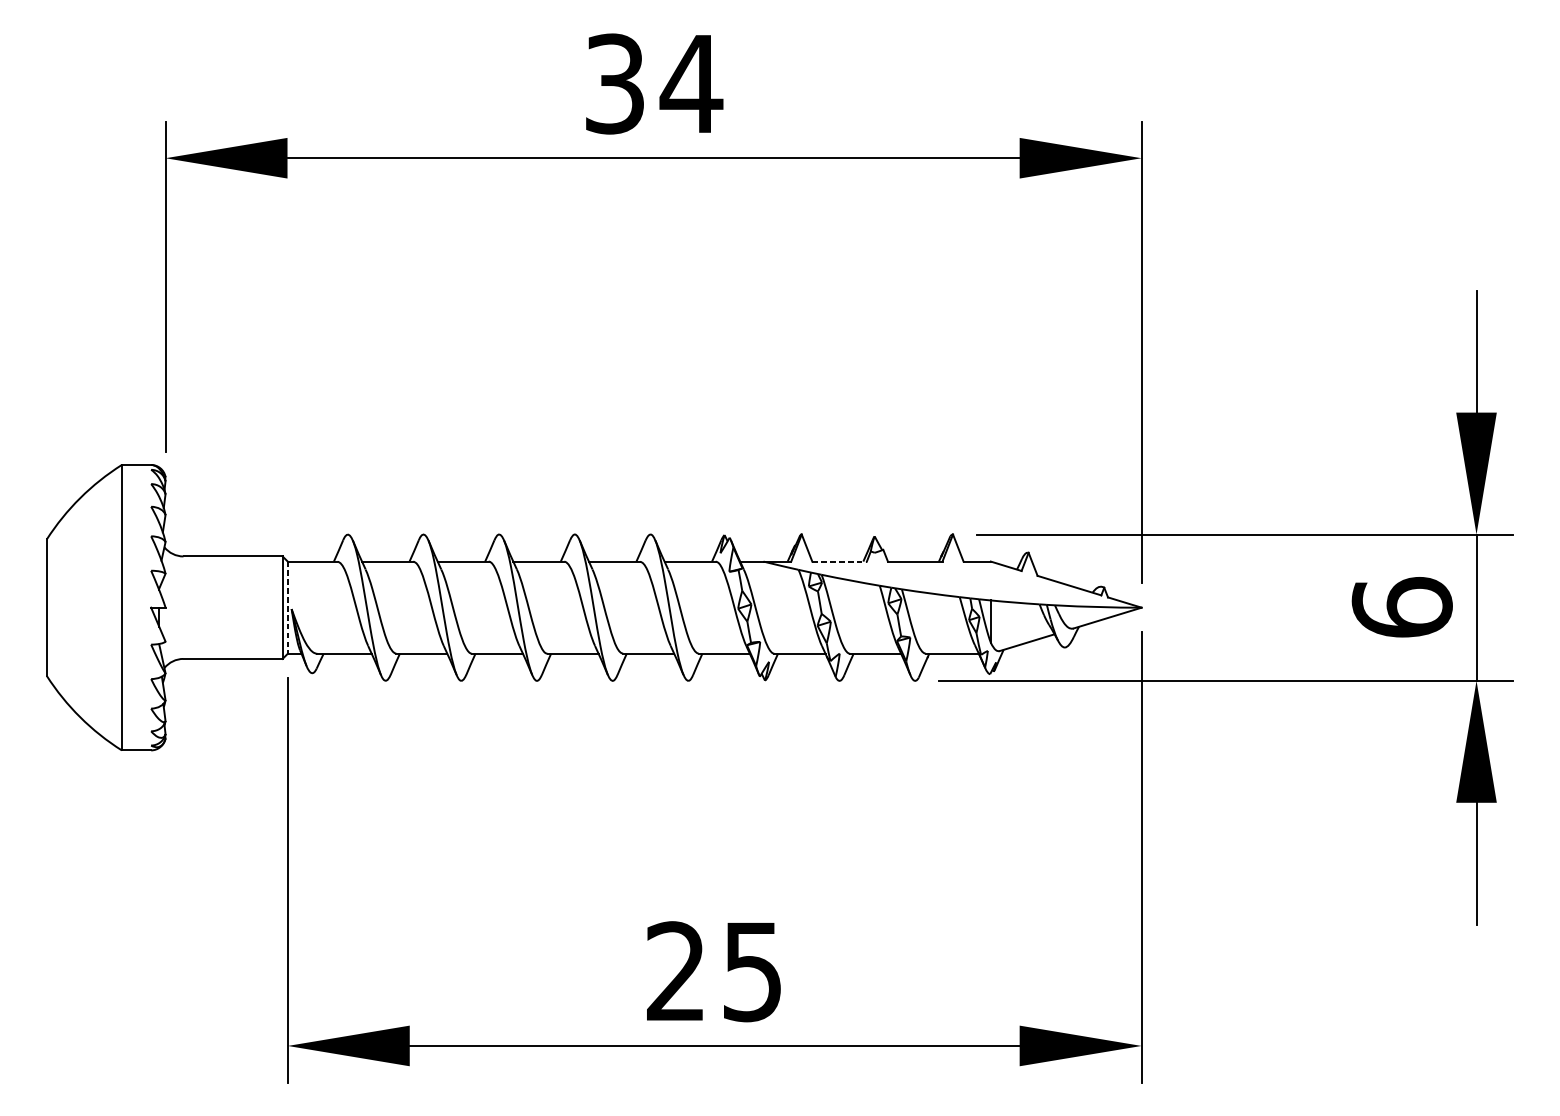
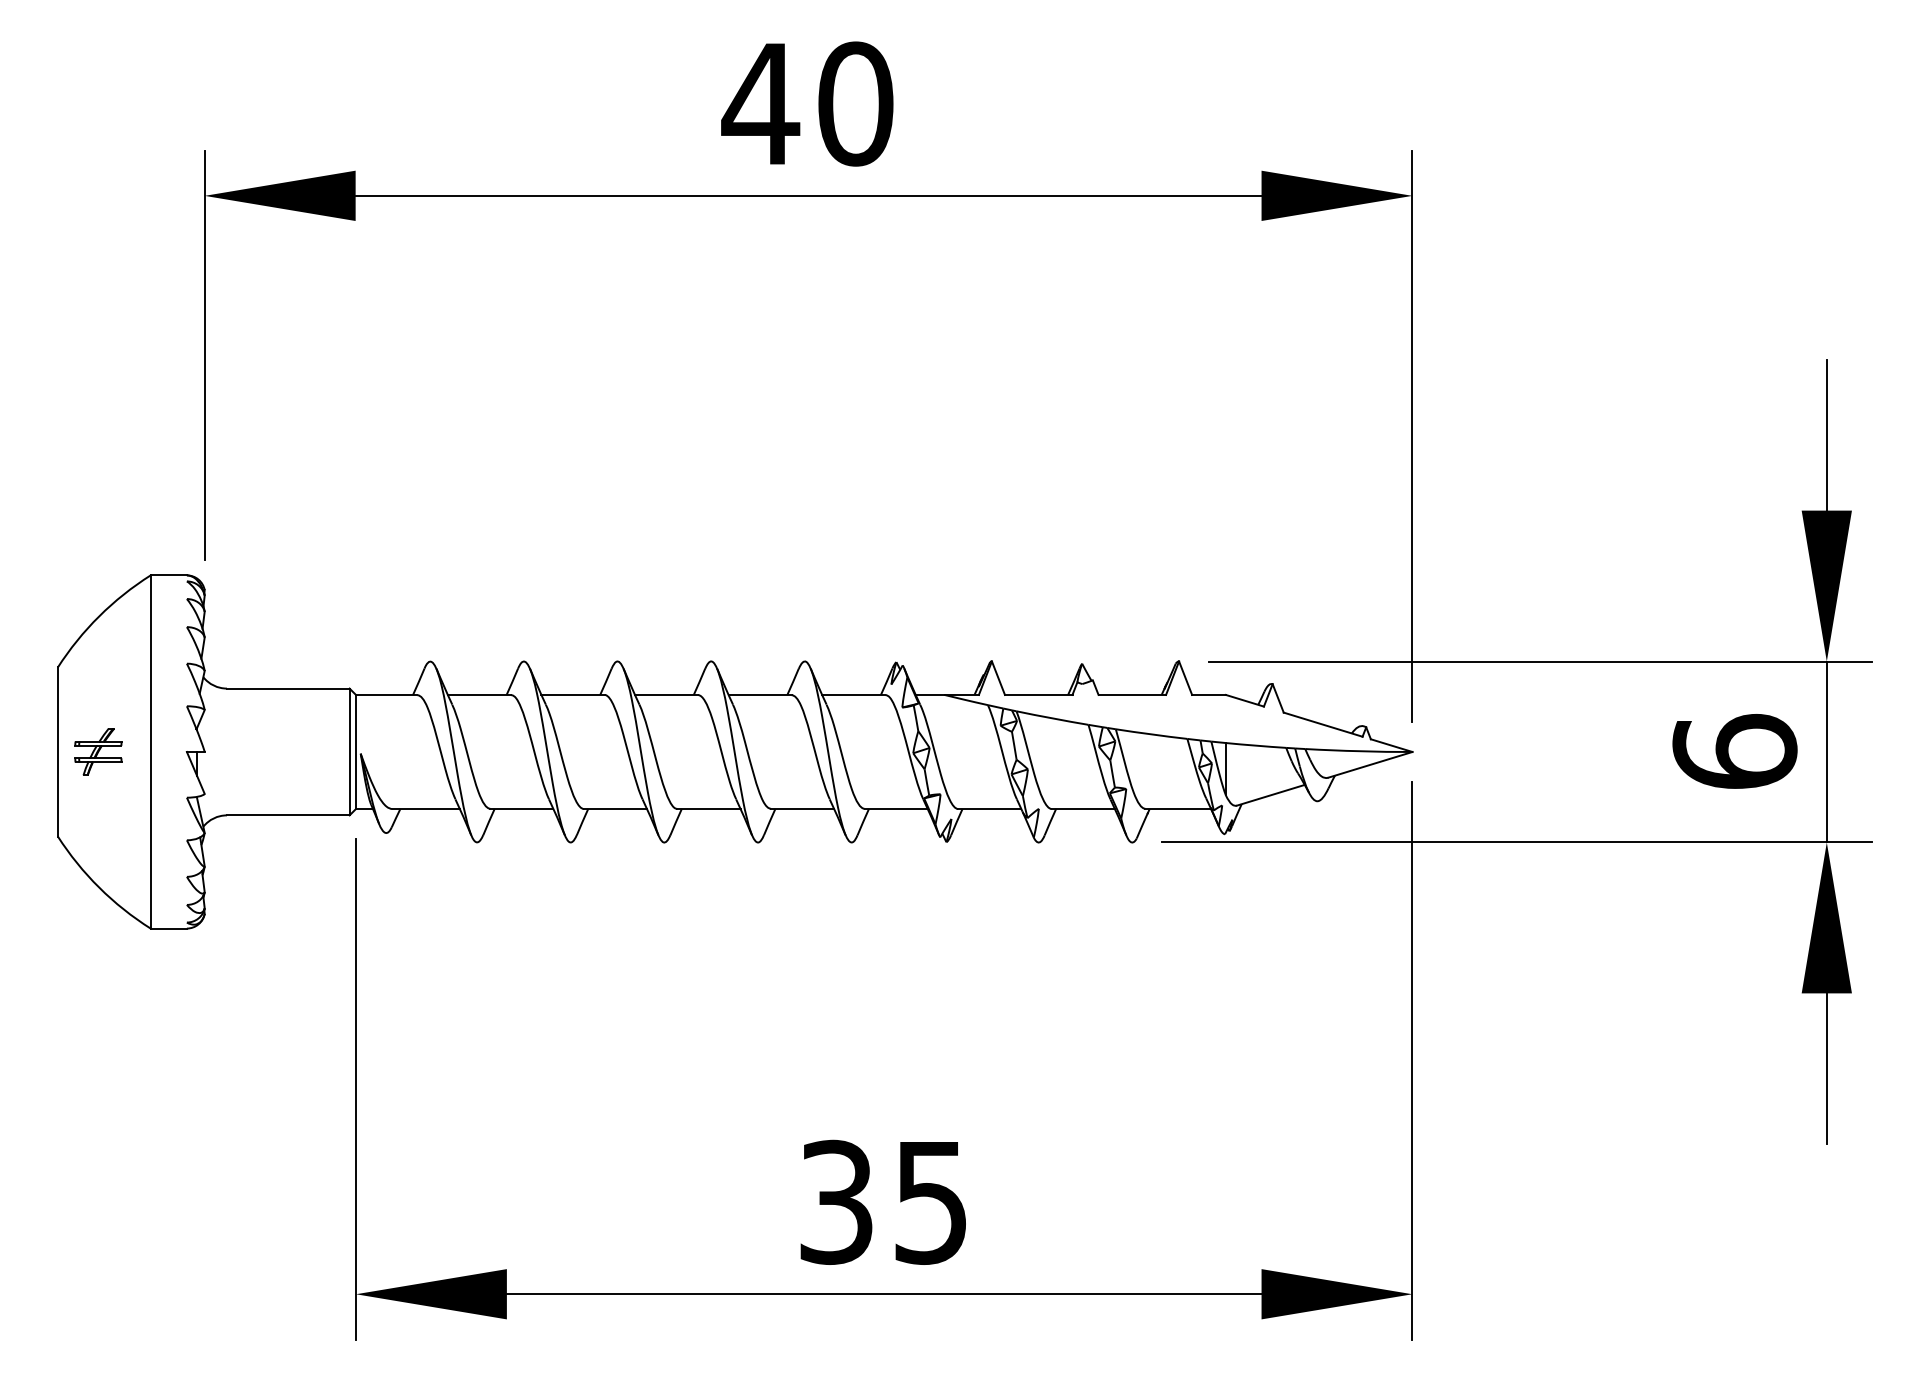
text: (652, 83) -> (807, 103), 34 -> 40
line: (839, 561) -> (1038, 694), dashed -> solid
part: (79, 607) -> (98, 751), added
line: (287, 608) -> (355, 752), dashed -> solid
text: (676, 971) -> (836, 1202), 25 -> 35

